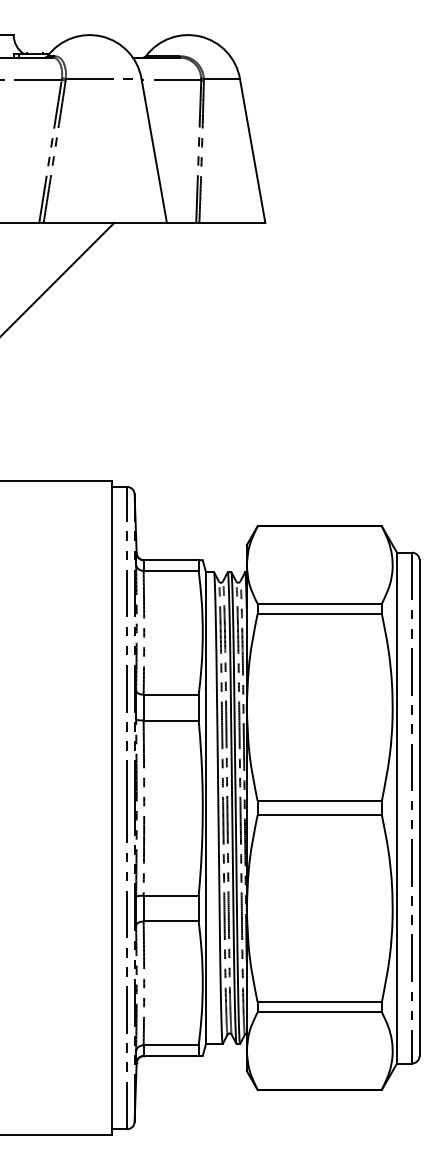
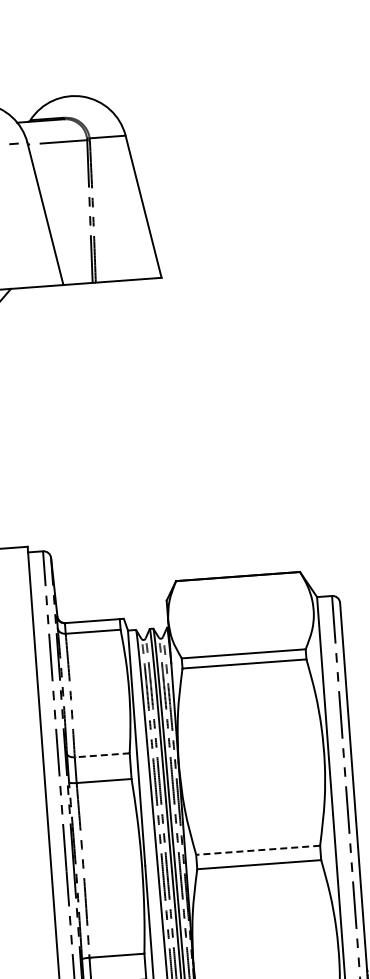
line: (171, 694) -> (102, 755), solid -> dashed
line: (319, 800) -> (257, 849), solid -> dashed

